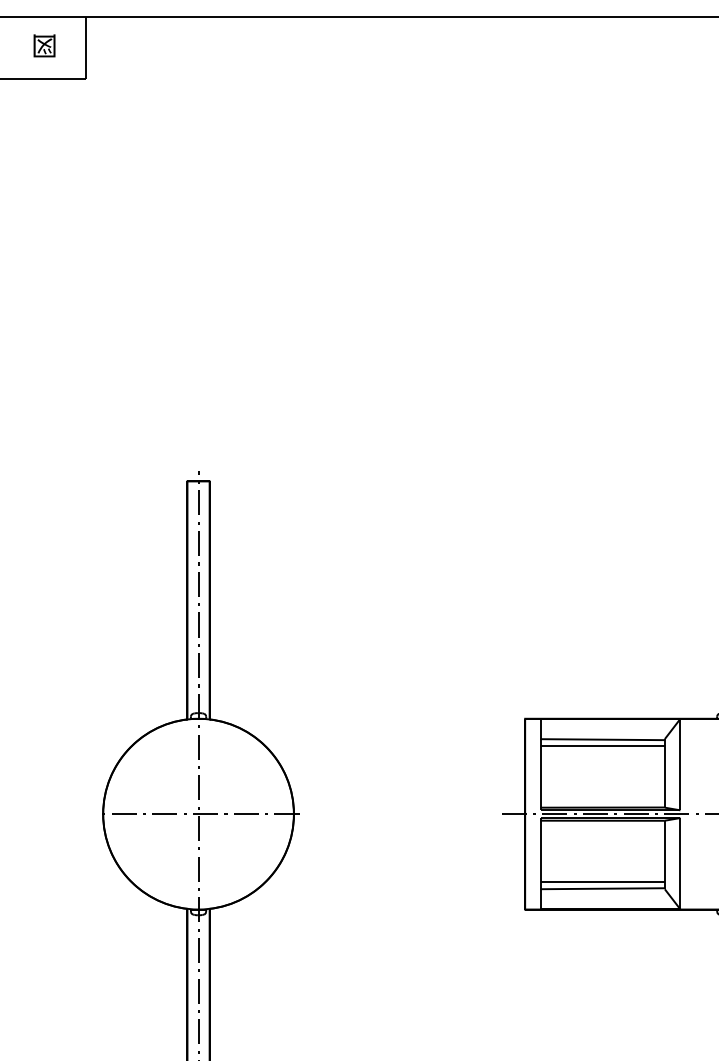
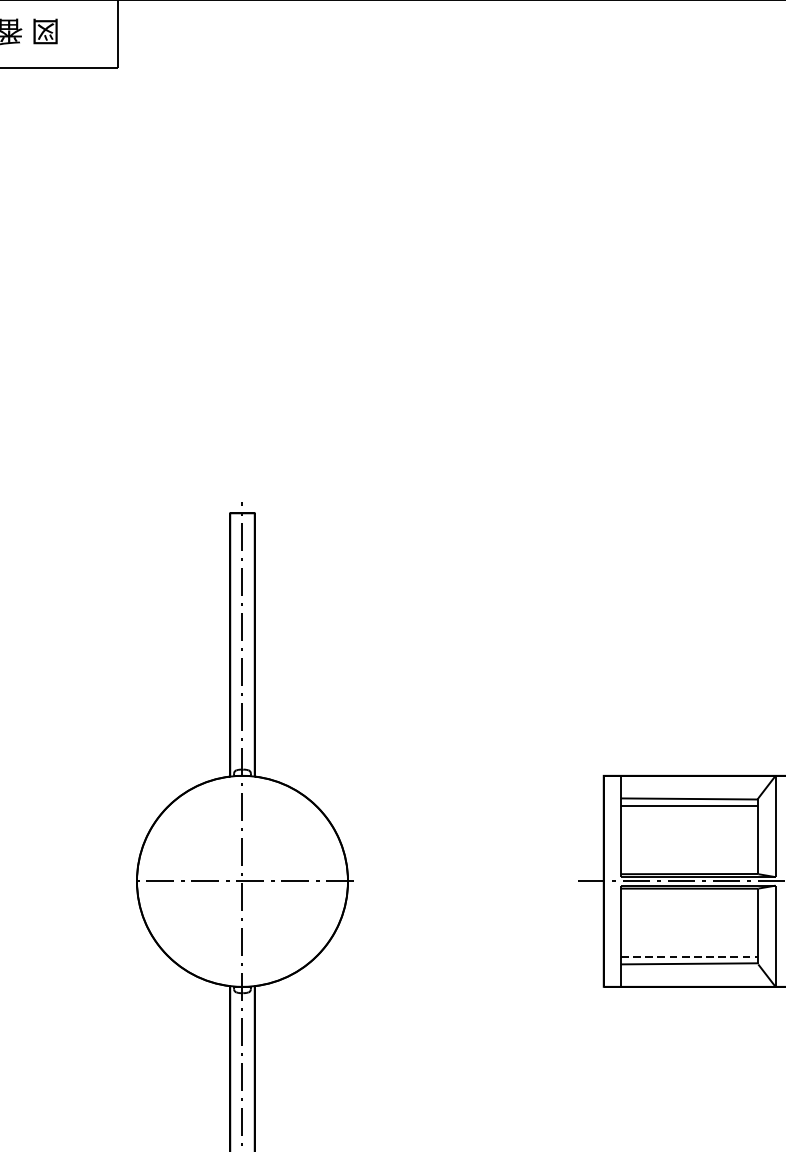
part: (44, 45) -> (45, 31), moved
line: (603, 882) -> (690, 956), solid -> dashed

